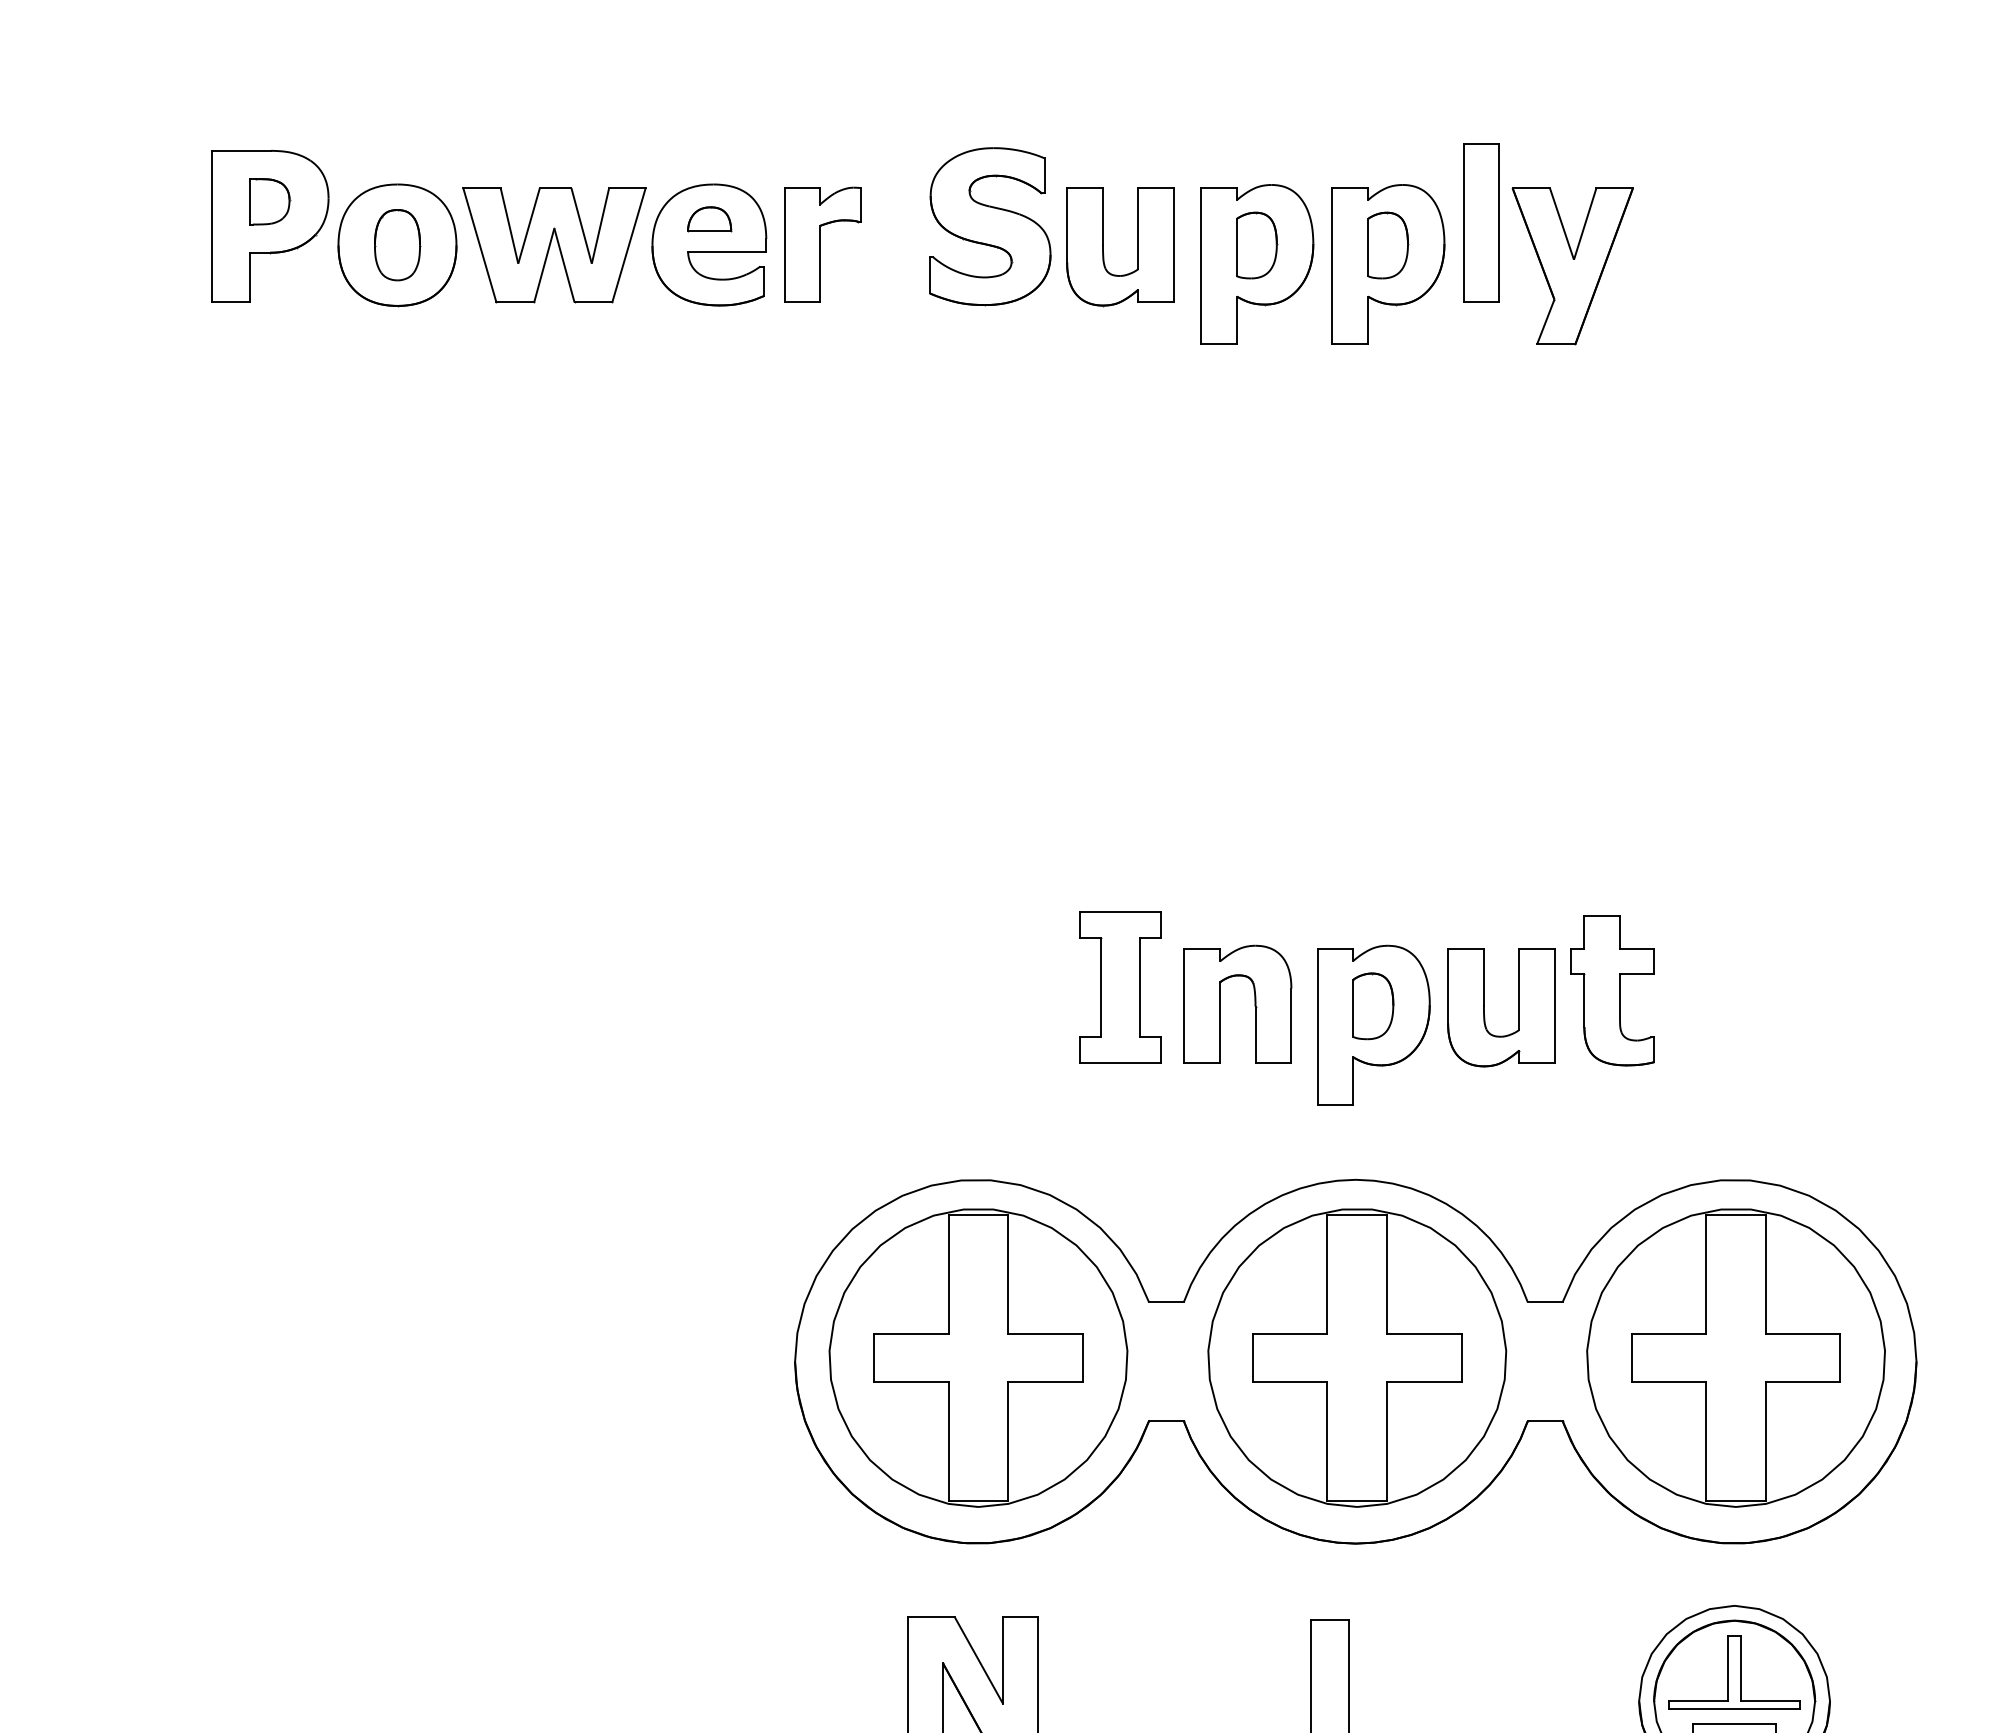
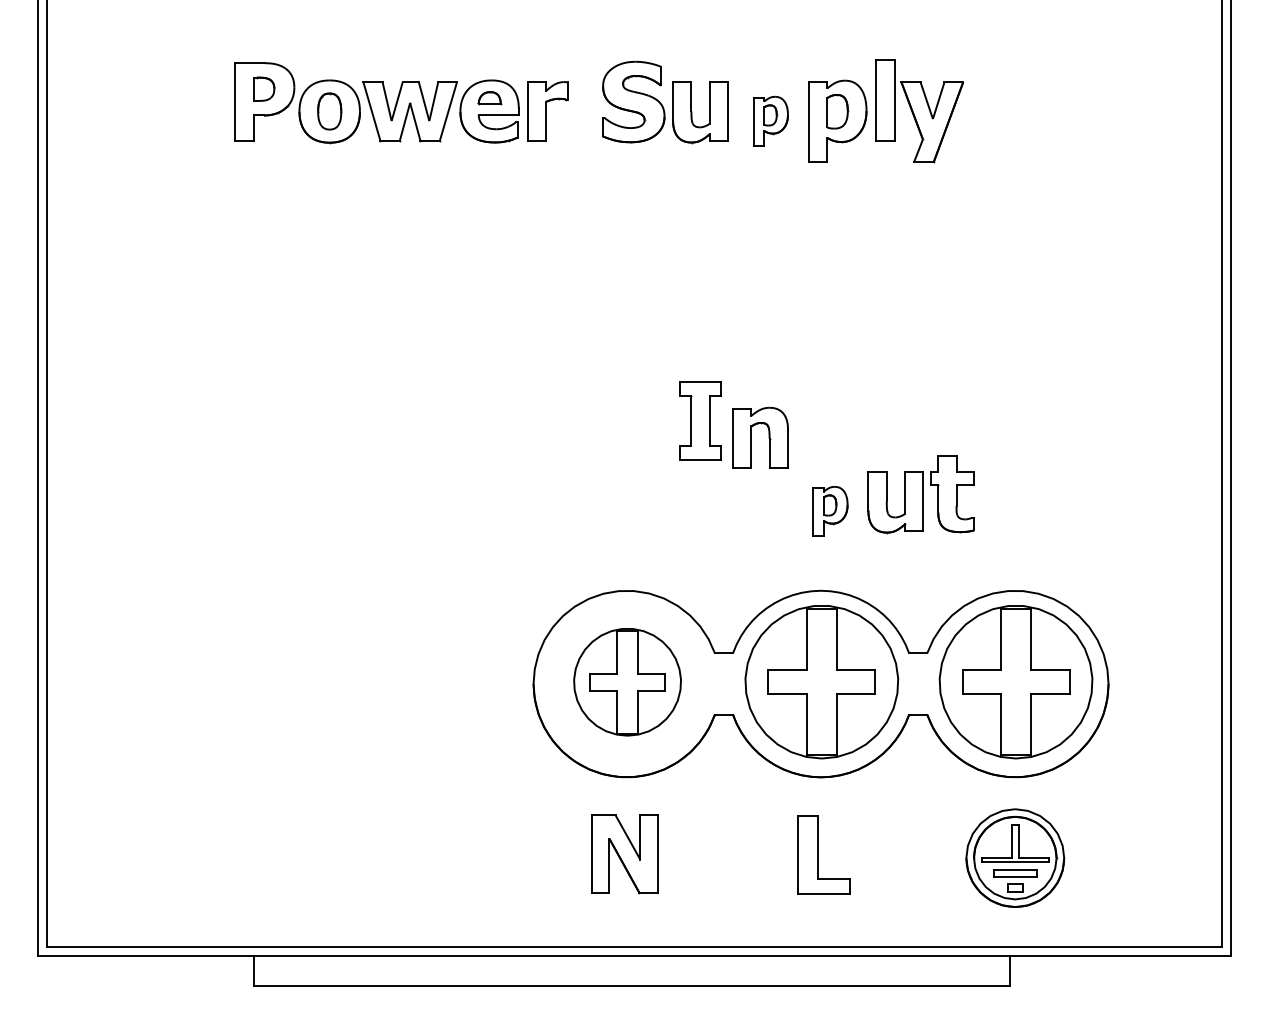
part: (1257, 262) -> (770, 120), size x0.6
part: (1120, 986) -> (700, 420), moved
part: (1253, 1003) -> (768, 437), moved
part: (1374, 1023) -> (830, 510), size x0.6
part: (978, 1358) -> (627, 682), size x0.7

